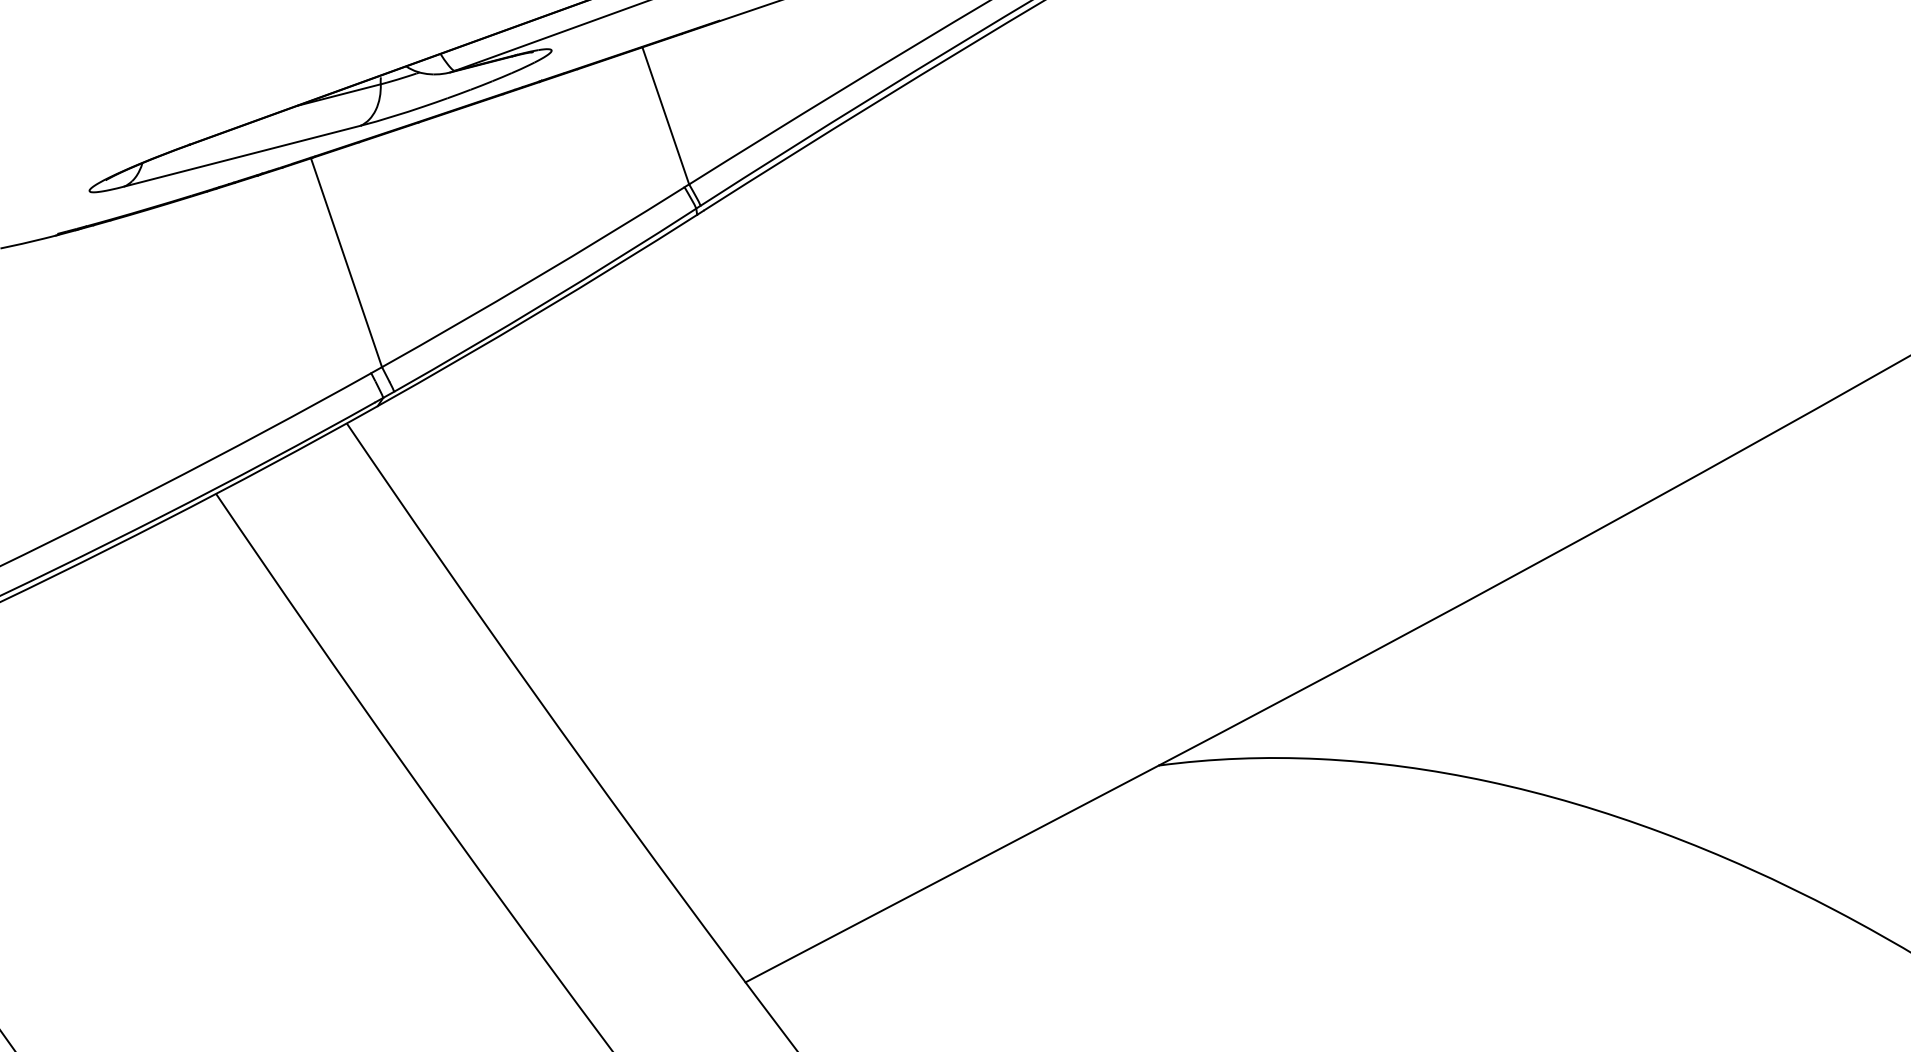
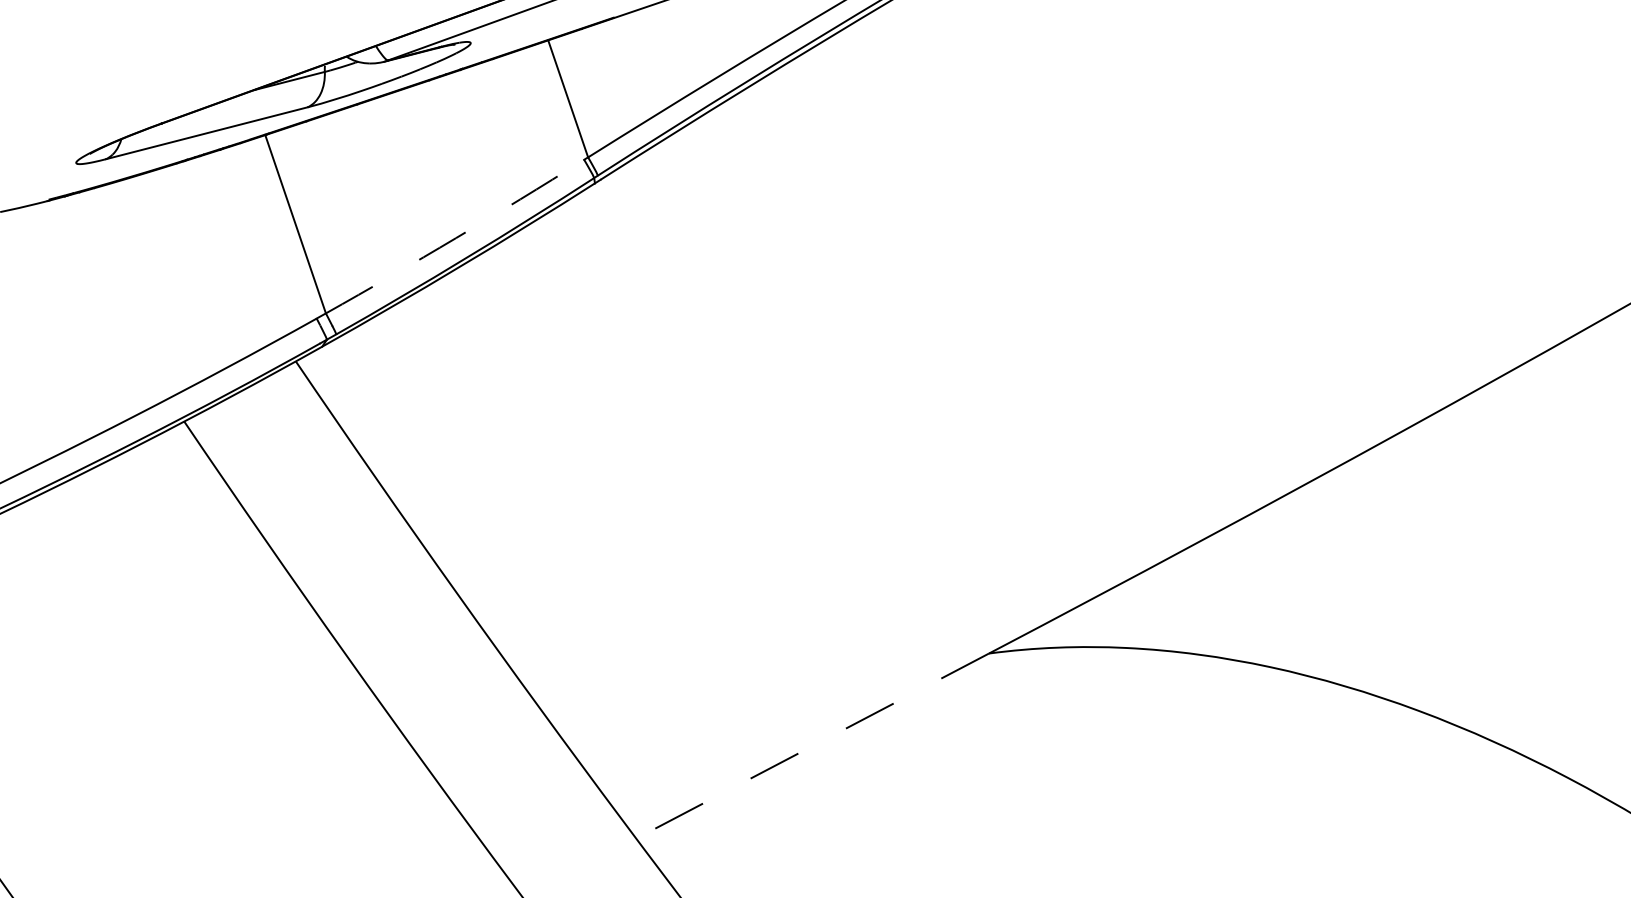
arc: (534, 279) -> (456, 238), solid -> dashed
line: (951, 874) -> (812, 746), solid -> dashed

